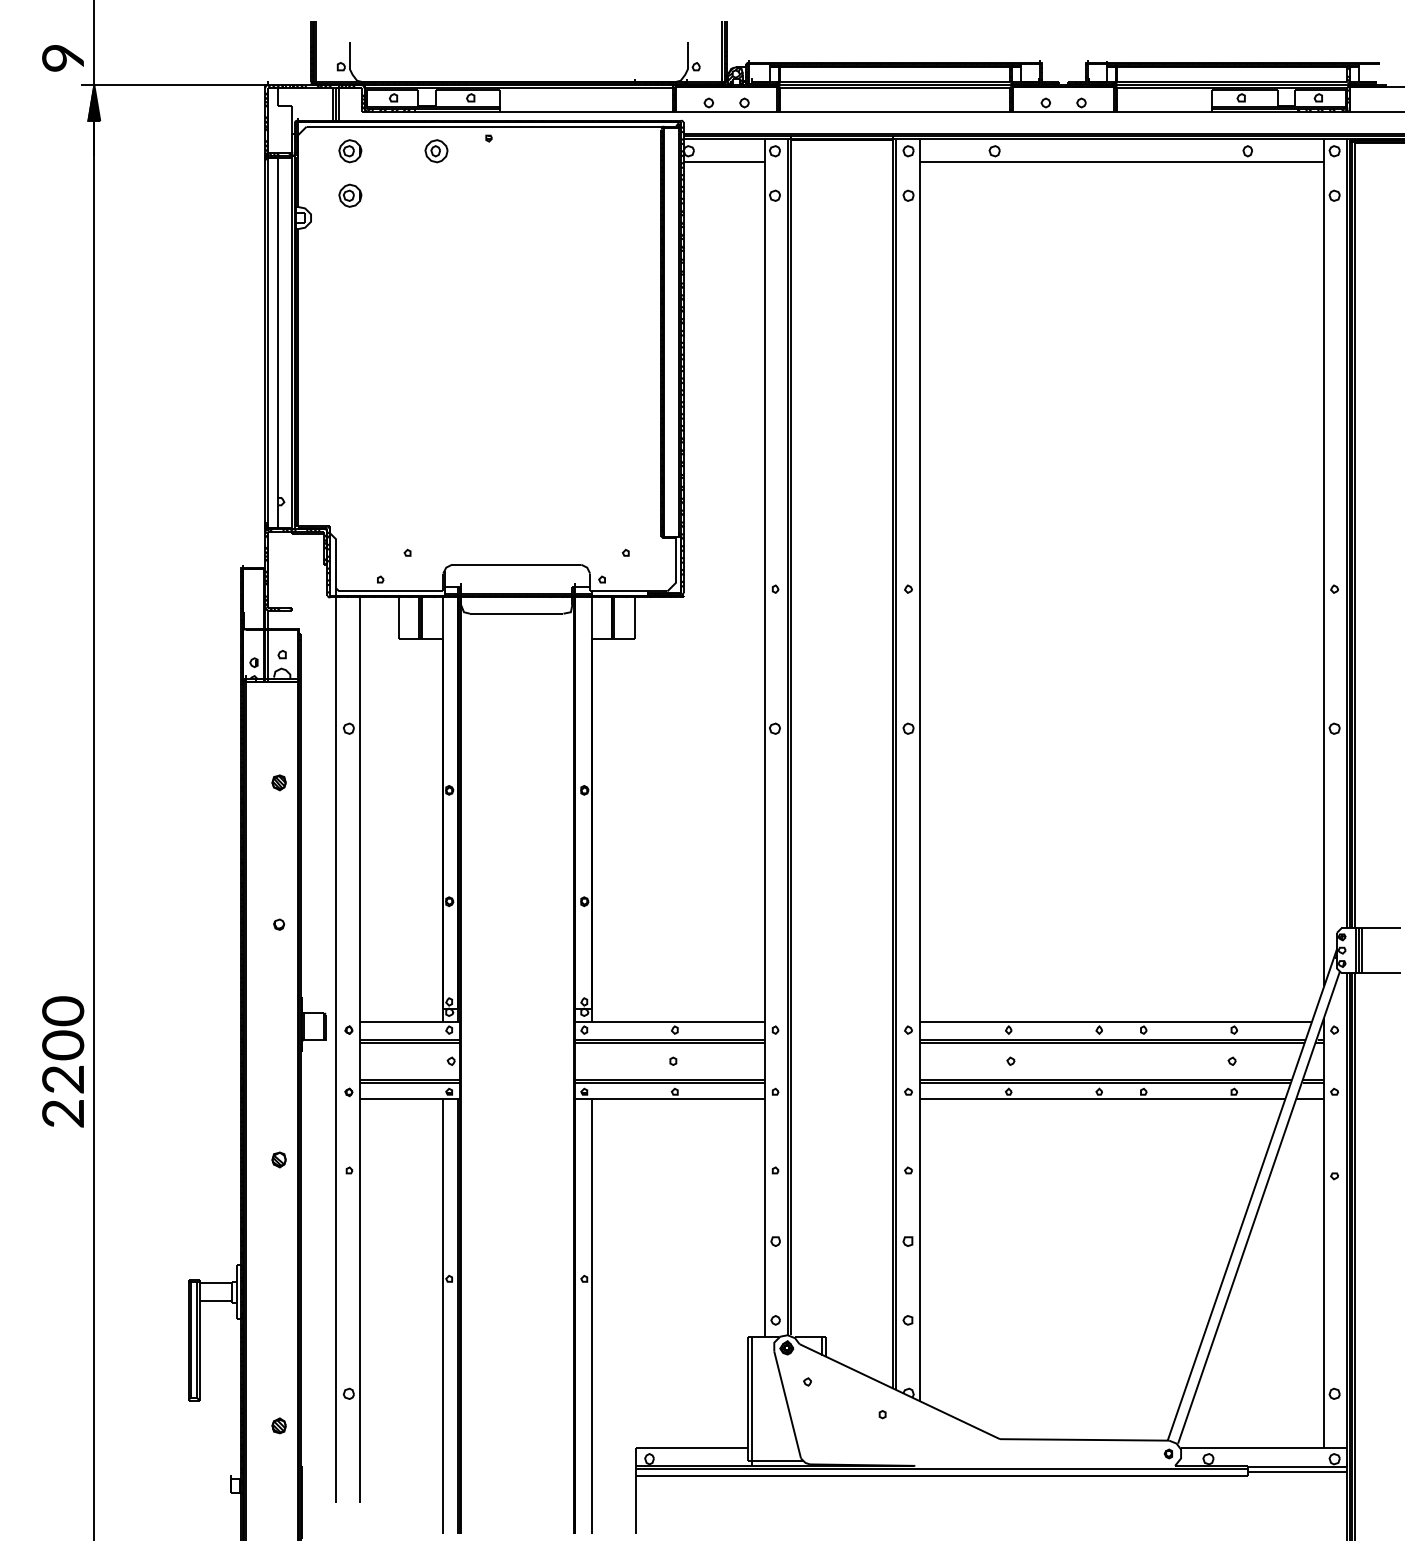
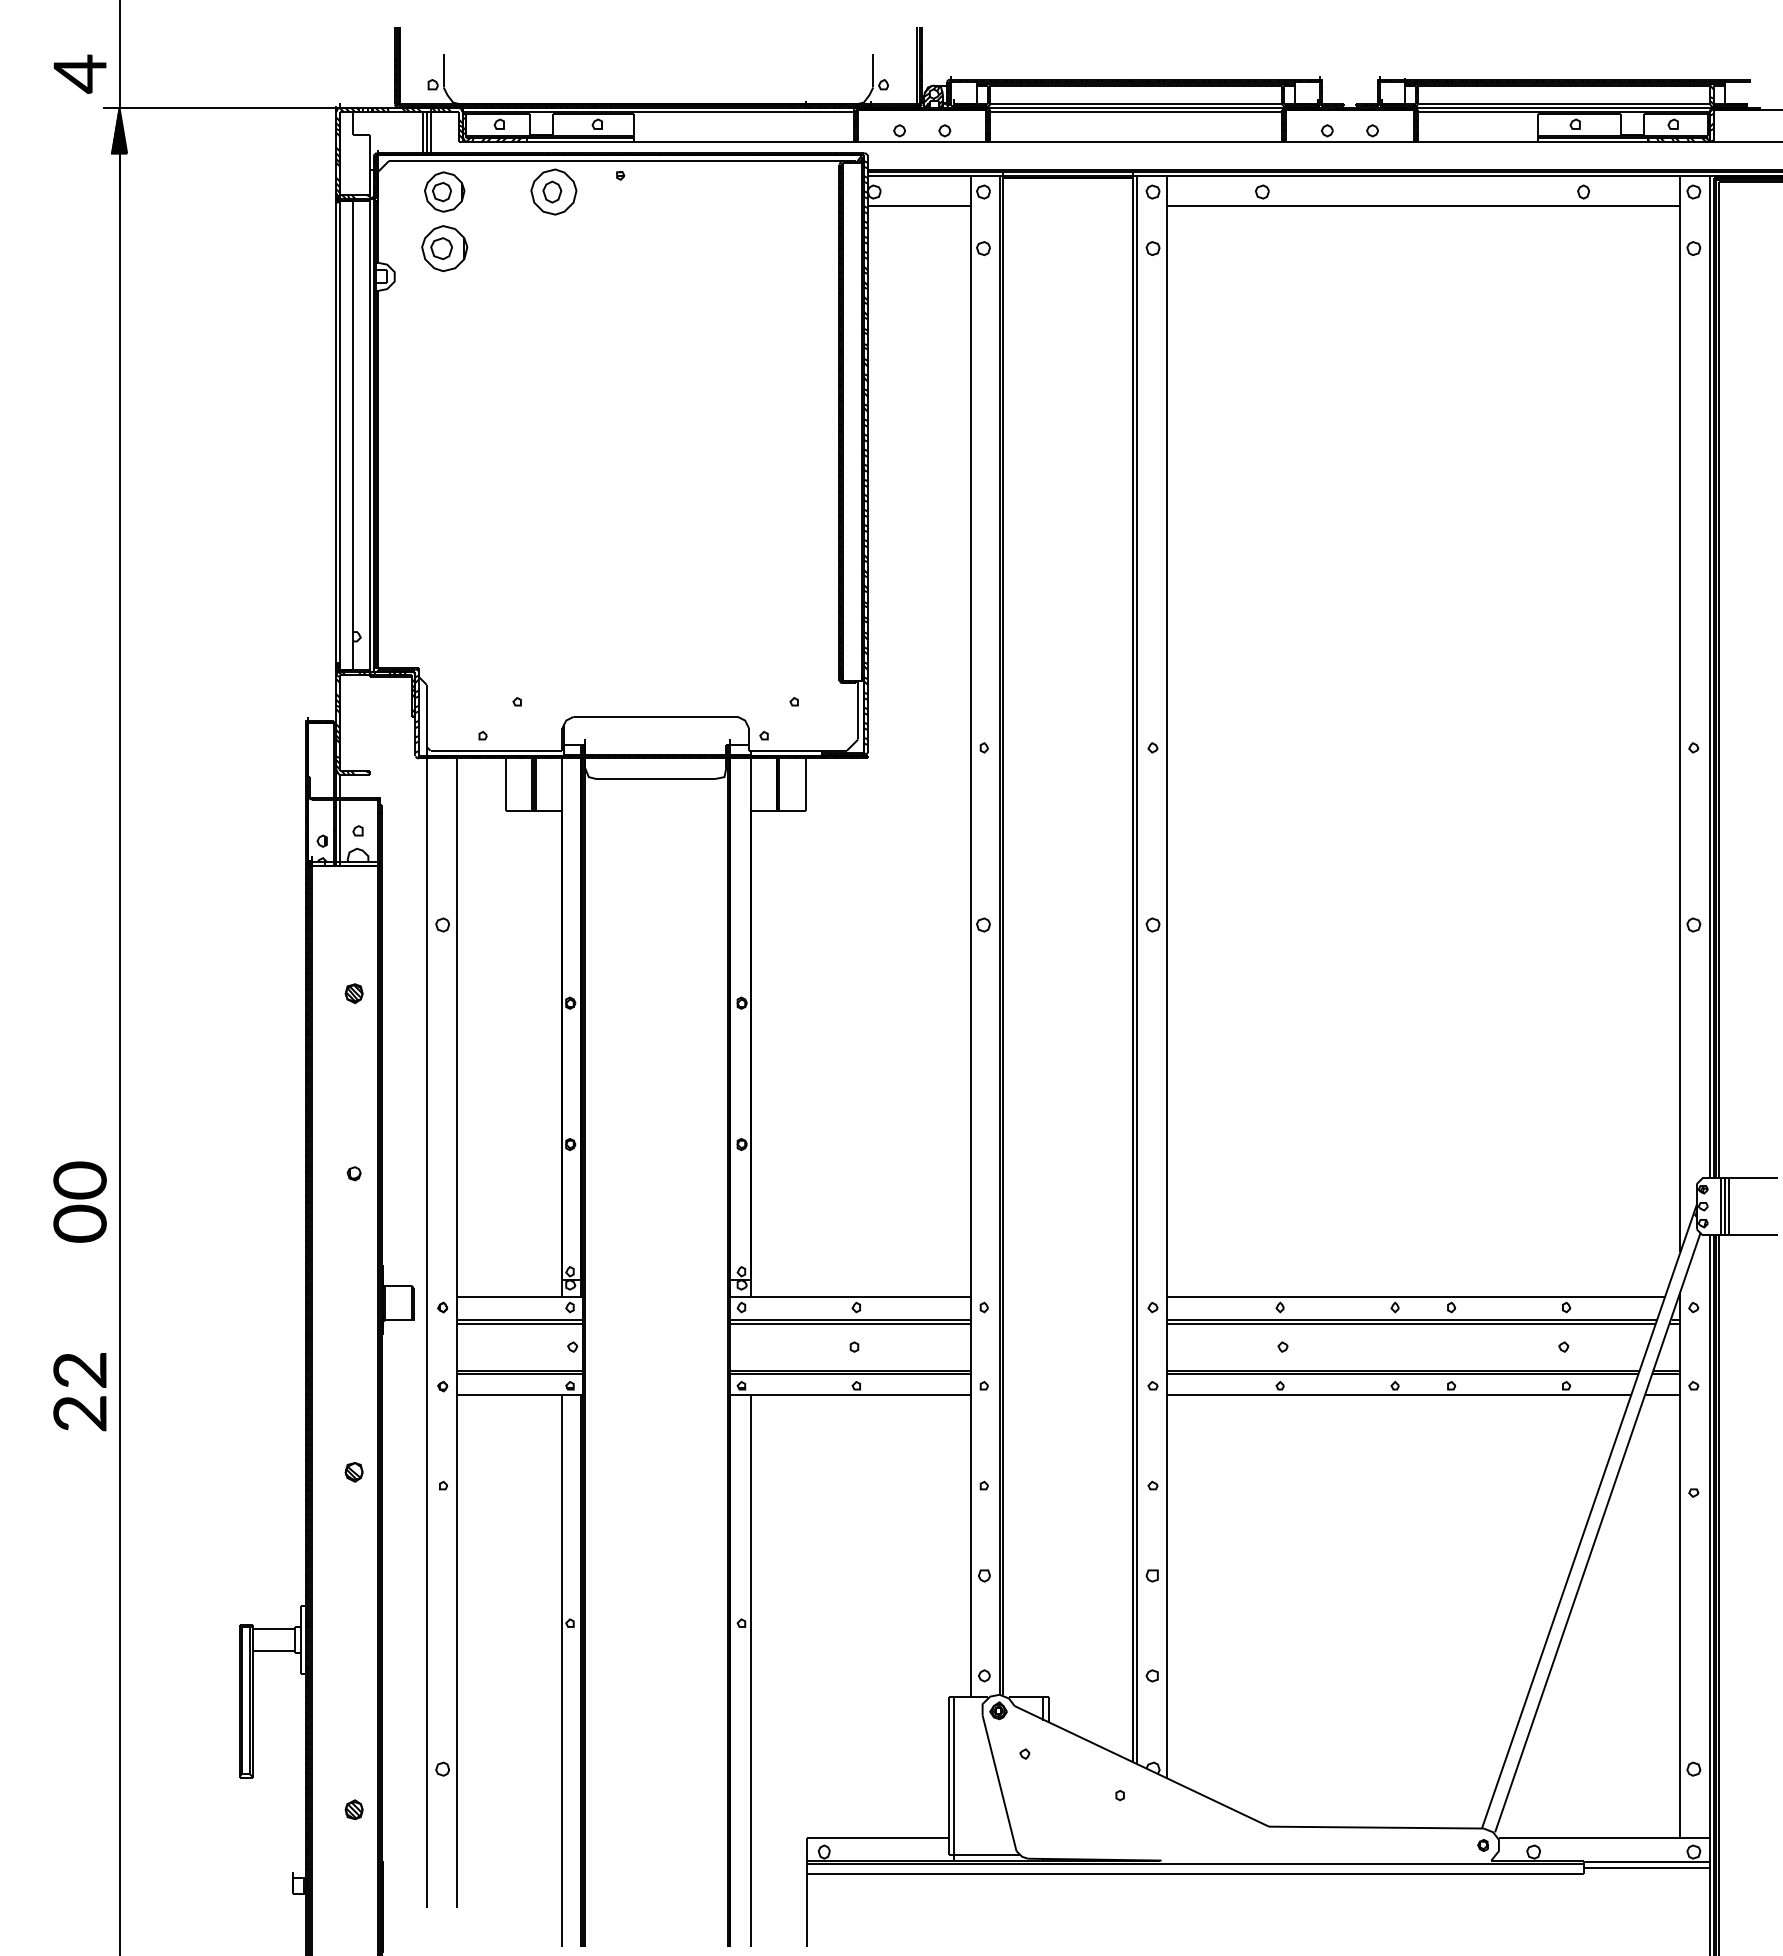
text: (62, 57) -> (79, 73), 9 -> 4
part: (350, 150) -> (444, 191), size x1.4
part: (436, 150) -> (553, 191), size x1.6
part: (350, 195) -> (444, 248), size x1.6
text: (62, 1027) -> (79, 1201), moved

